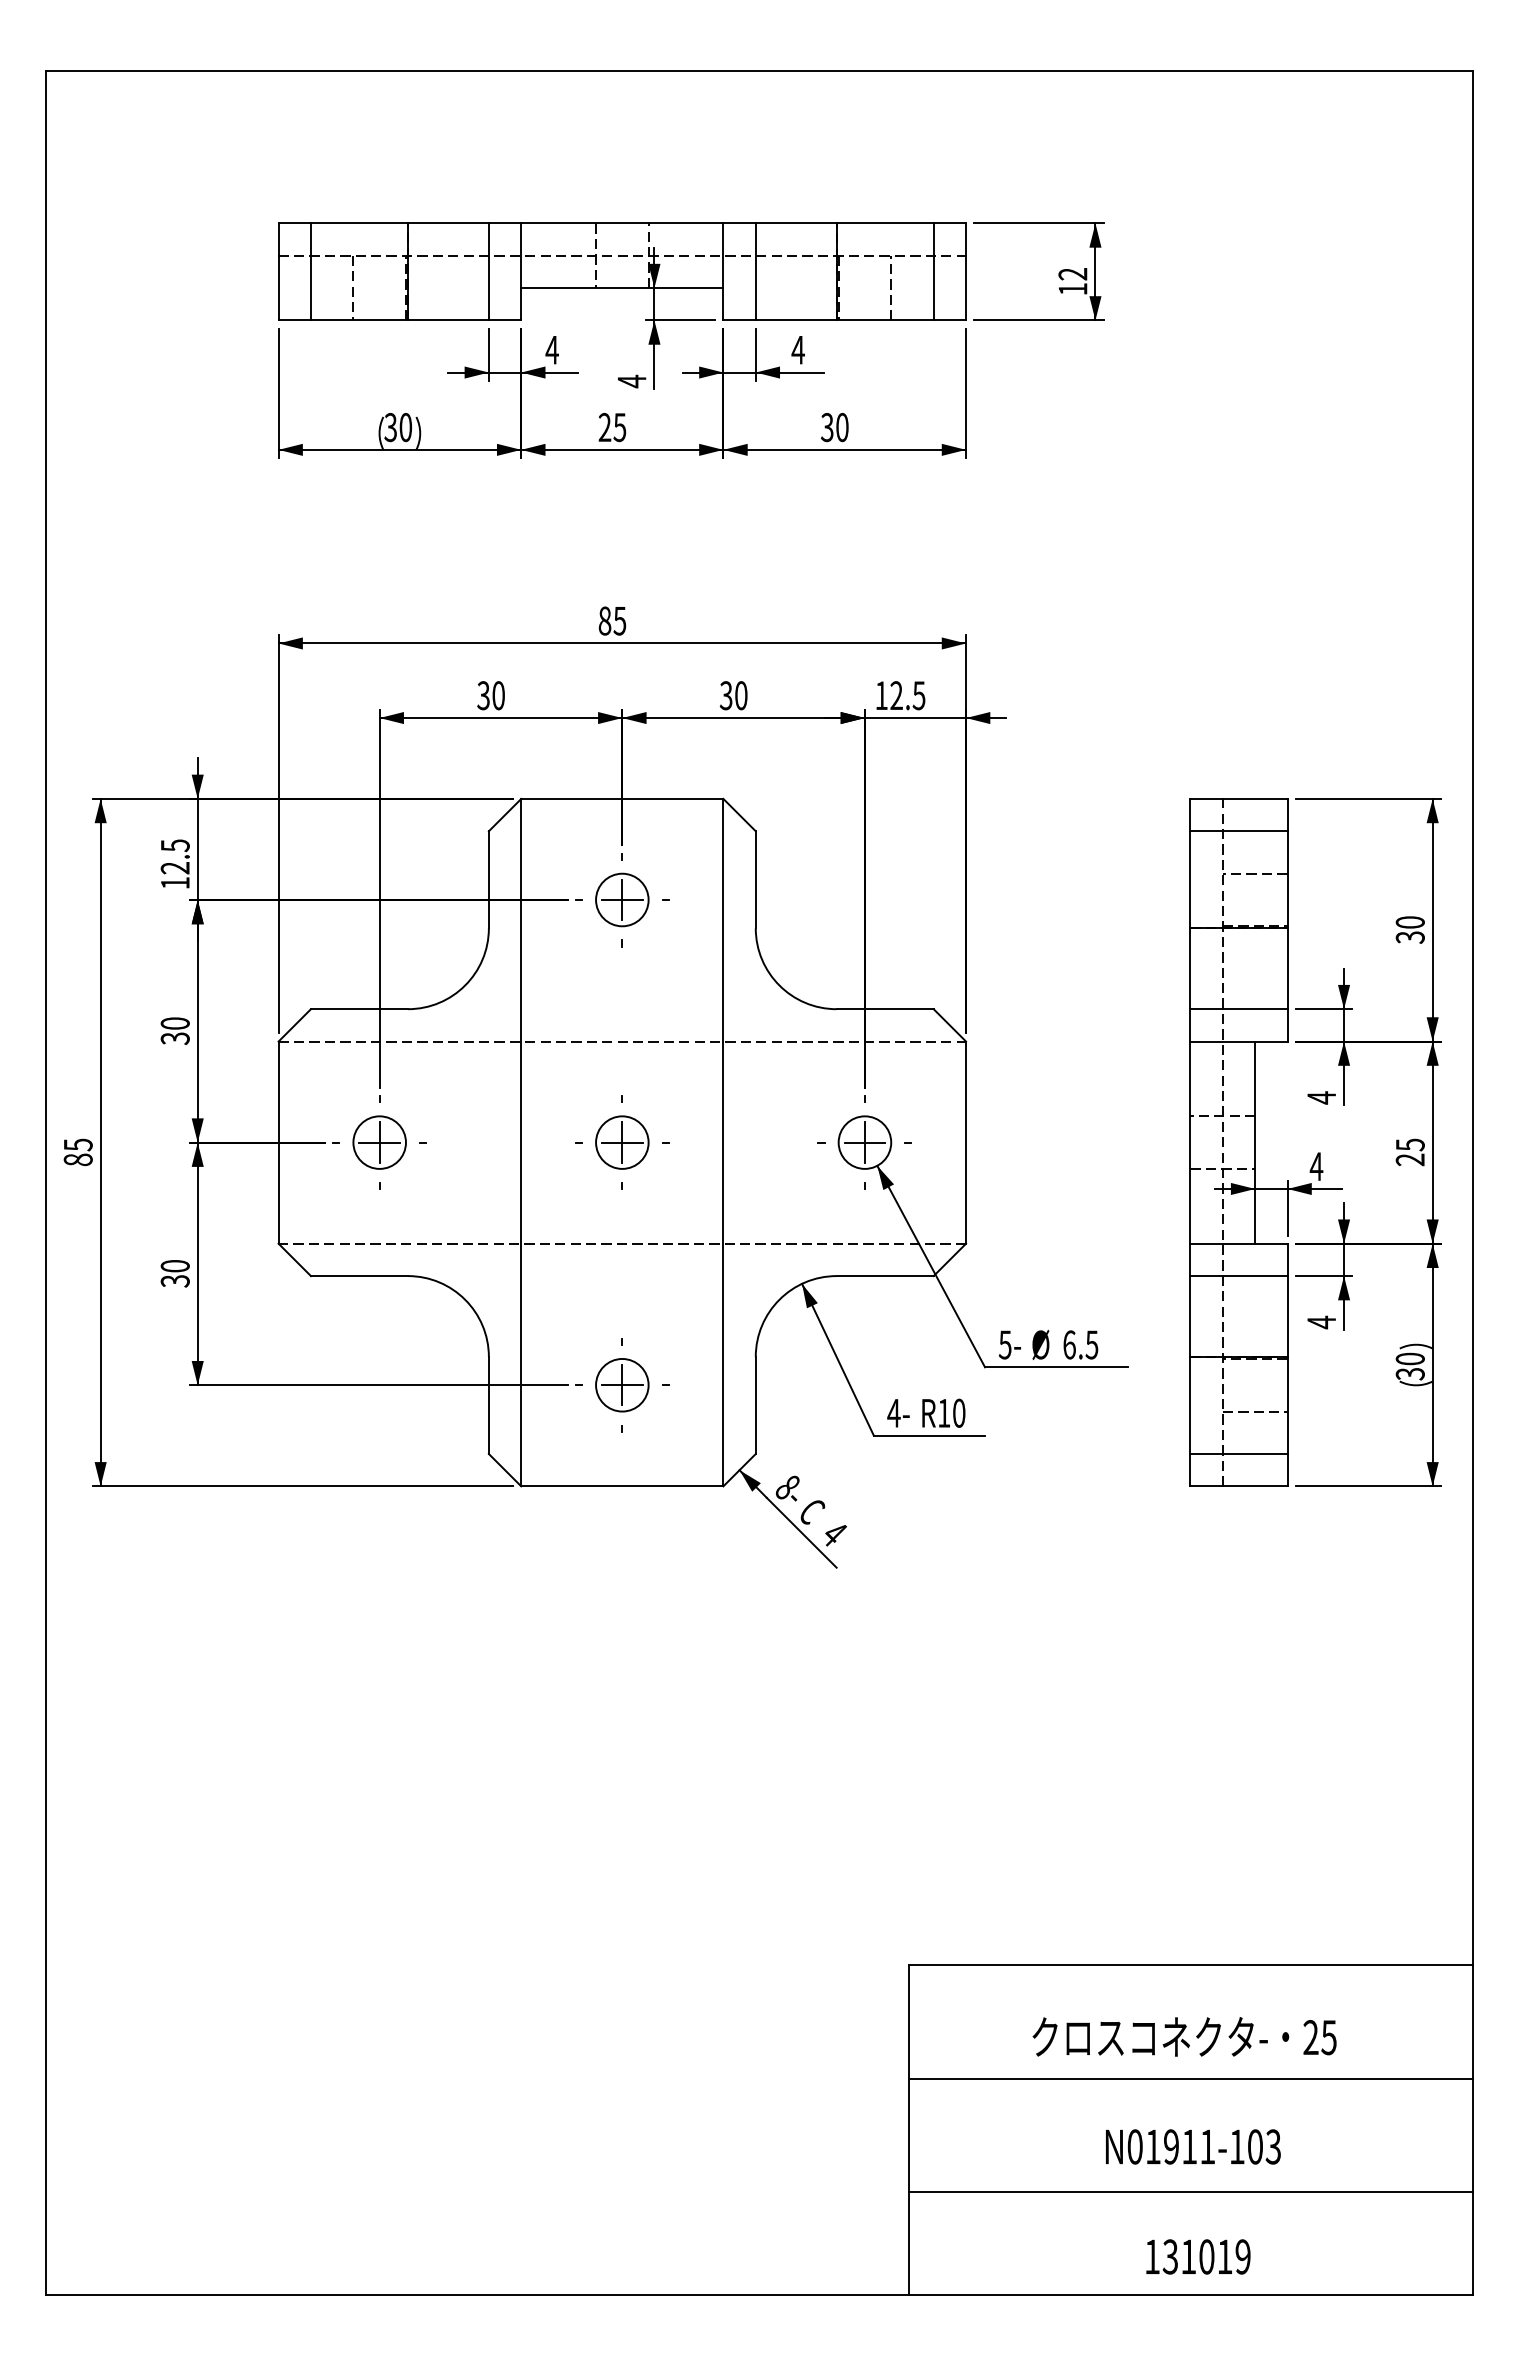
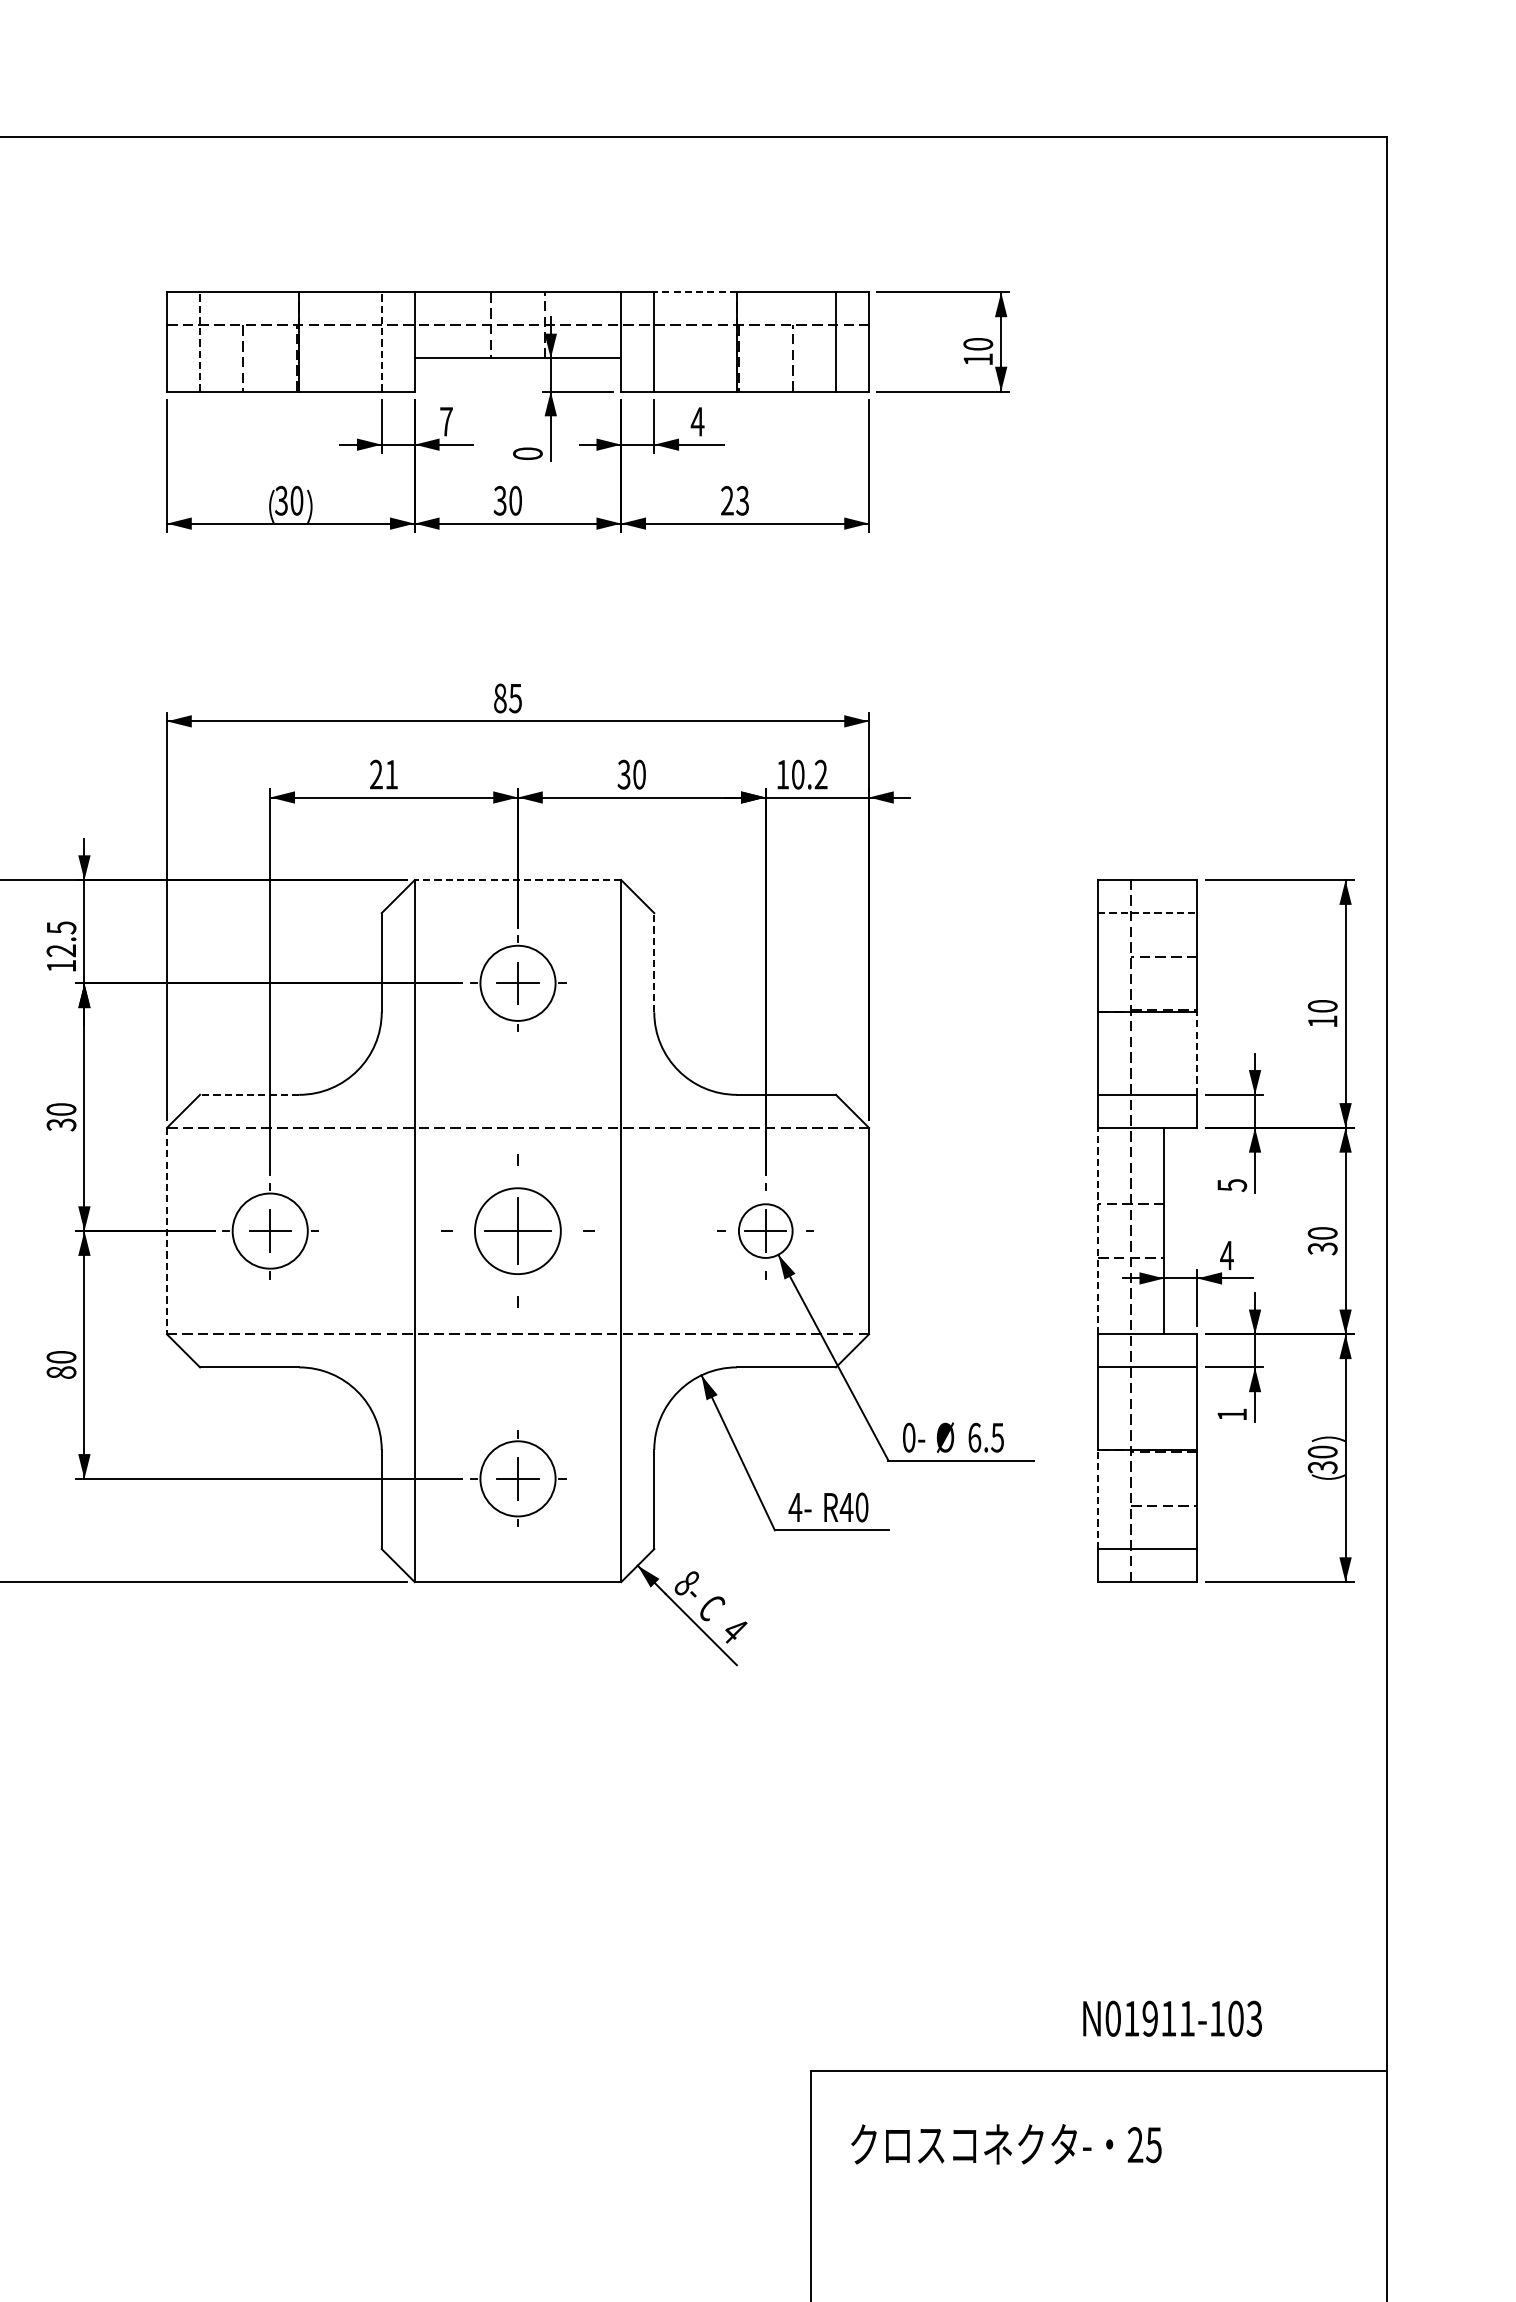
line: (795, 223) -> (694, 292), solid -> dashed
line: (310, 271) -> (199, 341), solid -> dashed
line: (488, 271) -> (381, 341), solid -> dashed
text: (1072, 274) -> (977, 344), 12 -> 10
text: (551, 350) -> (445, 422), 4 -> 7
text: (631, 381) -> (527, 453), 4 -> 0
text: (612, 427) -> (507, 500), 25 -> 30
text: (834, 427) -> (734, 500), 30 -> 23
text: (490, 695) -> (383, 774), 30 -> 21
text: (907, 695) -> (809, 774), 12.5 -> 10.2
line: (621, 798) -> (517, 879), solid -> dashed
line: (1239, 831) -> (1148, 913), solid -> dashed
line: (755, 879) -> (654, 962), solid -> dashed
circle: (622, 899) -> (518, 982), size x1.4
text: (1409, 937) -> (1321, 1021), 30 -> 10
line: (1287, 968) -> (1197, 1053), solid -> dashed
line: (359, 1009) -> (249, 1095), solid -> dashed
text: (1321, 1097) -> (1232, 1185), 4 -> 5
circle: (379, 1142) -> (270, 1230), size x1.4
part: (622, 1142) -> (518, 1230), size x1.6
line: (1190, 1142) -> (1098, 1230), solid -> dashed
line: (278, 1143) -> (166, 1231), solid -> dashed
text: (1409, 1152) -> (1321, 1241), 25 -> 30
text: (174, 1281) -> (60, 1372), 30 -> 80
text: (1321, 1322) -> (1232, 1414), 4 -> 1
text: (1004, 1344) -> (908, 1437), 5- -> 0-
circle: (622, 1384) -> (518, 1478), size x1.4
line: (1190, 1405) -> (1098, 1499), solid -> dashed
text: (943, 1413) -> (845, 1507), R10 -> R40
text: (1184, 2036) -> (1006, 2143), moved
line: (1191, 2078) -> (1099, 2186), removed
text: (1193, 2146) -> (1172, 2018), moved

